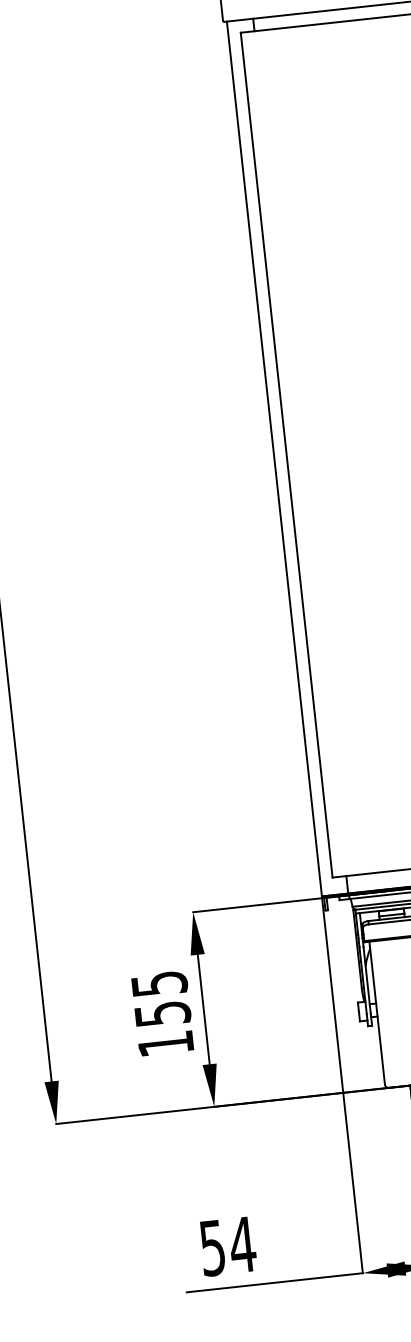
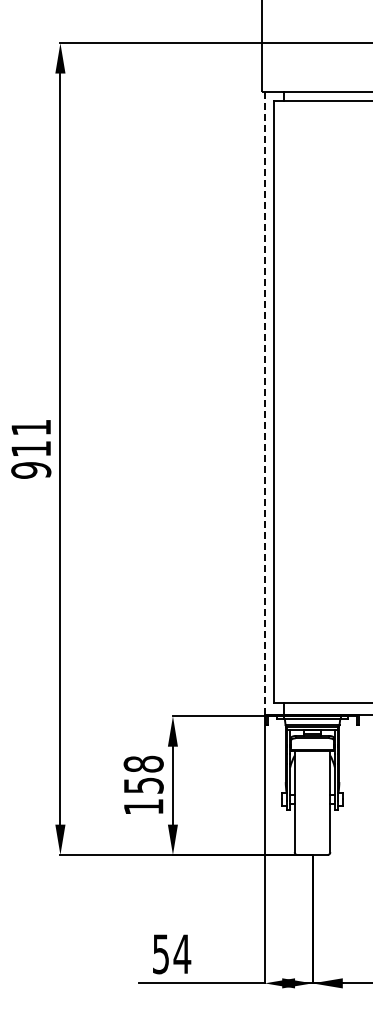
line: (274, 460) -> (264, 404), solid -> dashed
text: (158, 982) -> (143, 763), 155 -> 158

